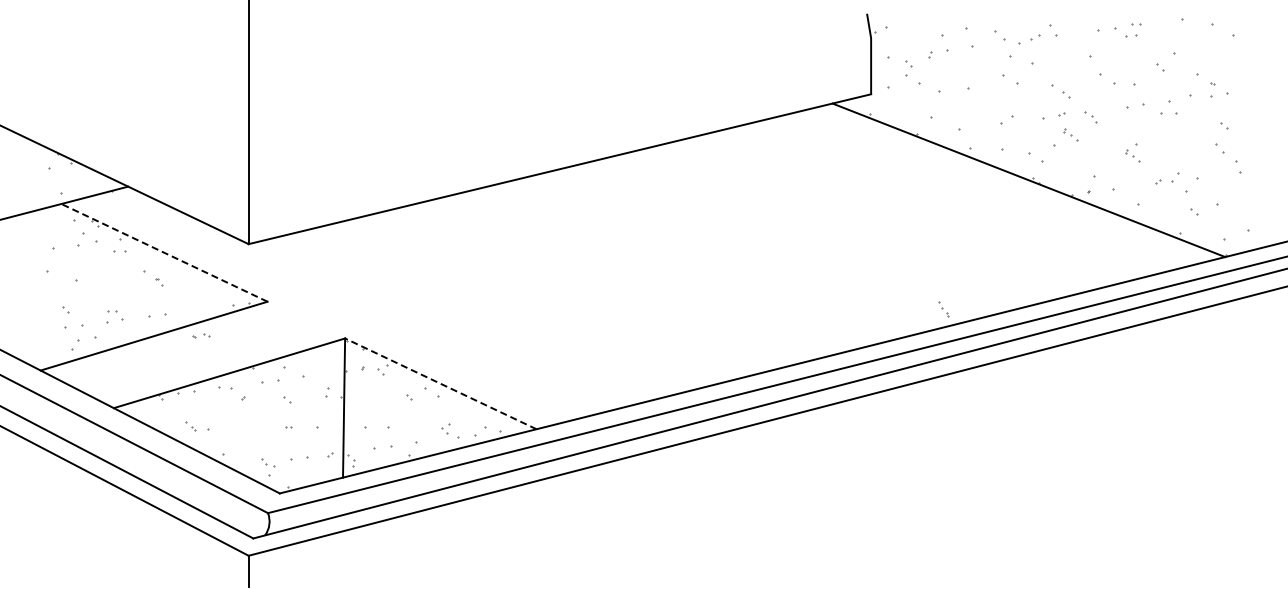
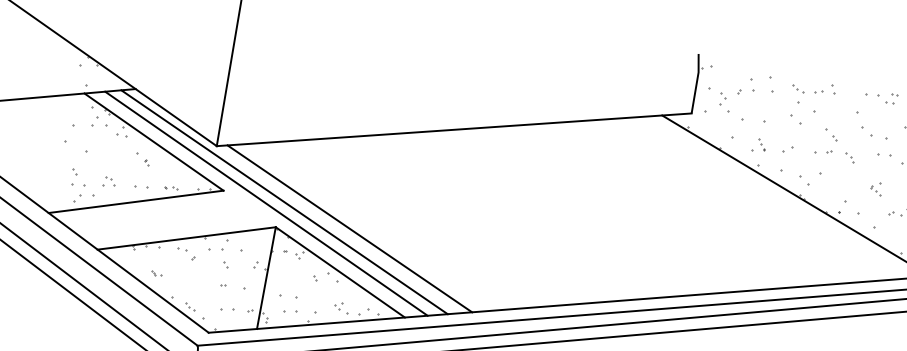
part: (1006, 37) -> (797, 88), size x0.62
part: (1070, 134) -> (832, 167), removed
line: (164, 252) -> (154, 141), dashed -> solid
line: (350, 303) -> (284, 202), added
line: (327, 309) -> (266, 203), added
part: (943, 309) -> (761, 145), moved
line: (443, 323) -> (349, 228), added
part: (201, 335) -> (171, 187), moved
line: (440, 383) -> (340, 272), dashed -> solid
part: (197, 426) -> (156, 273), size x0.62
part: (268, 462) -> (191, 306), moved

